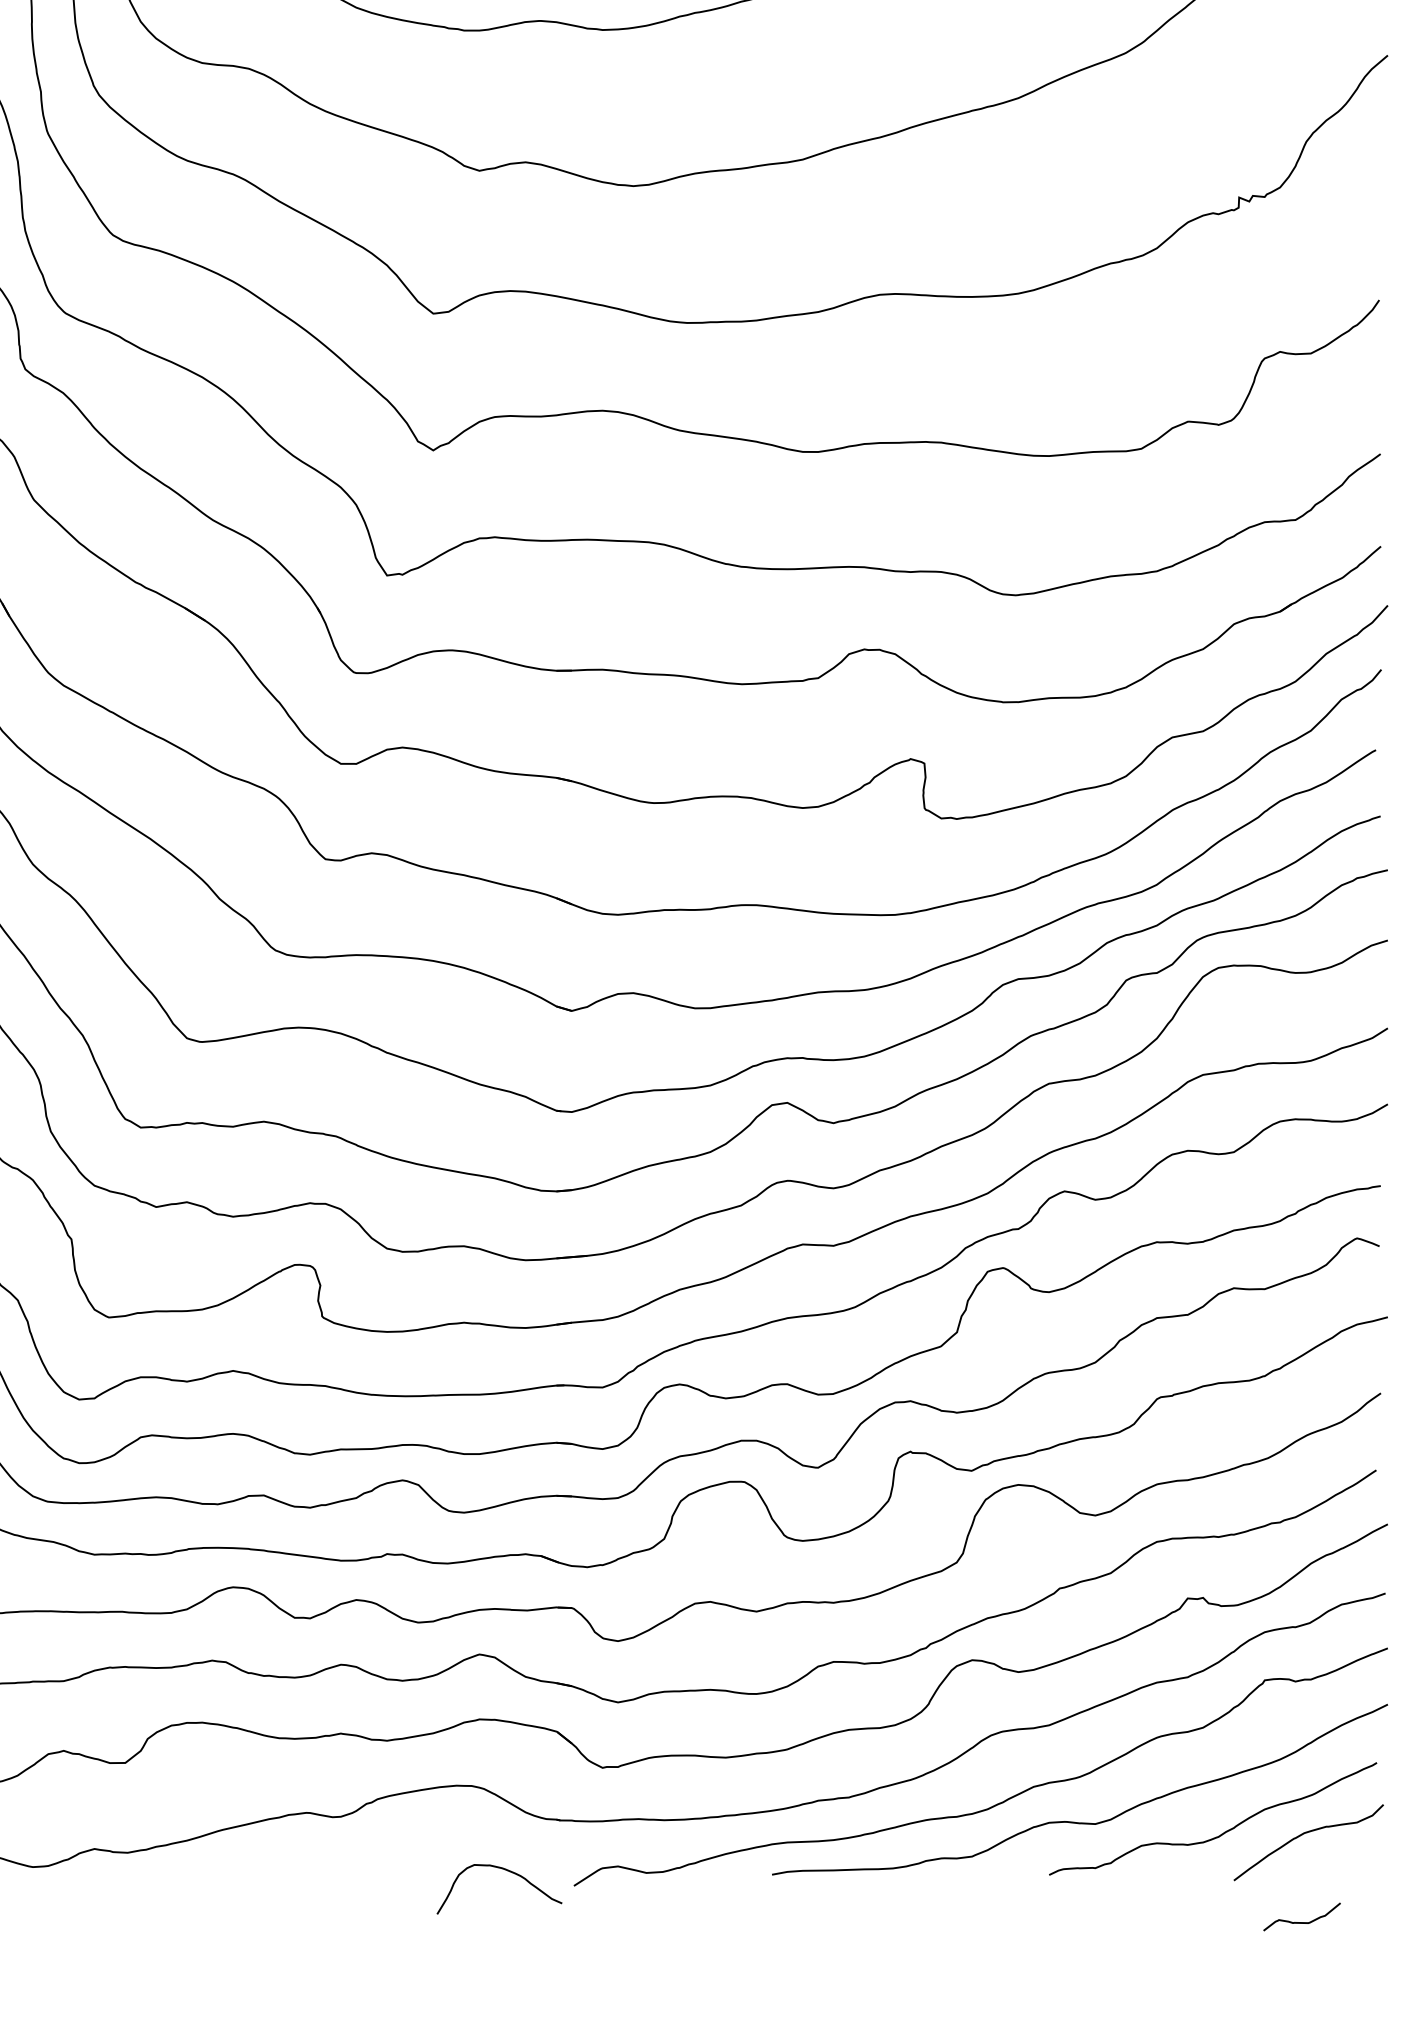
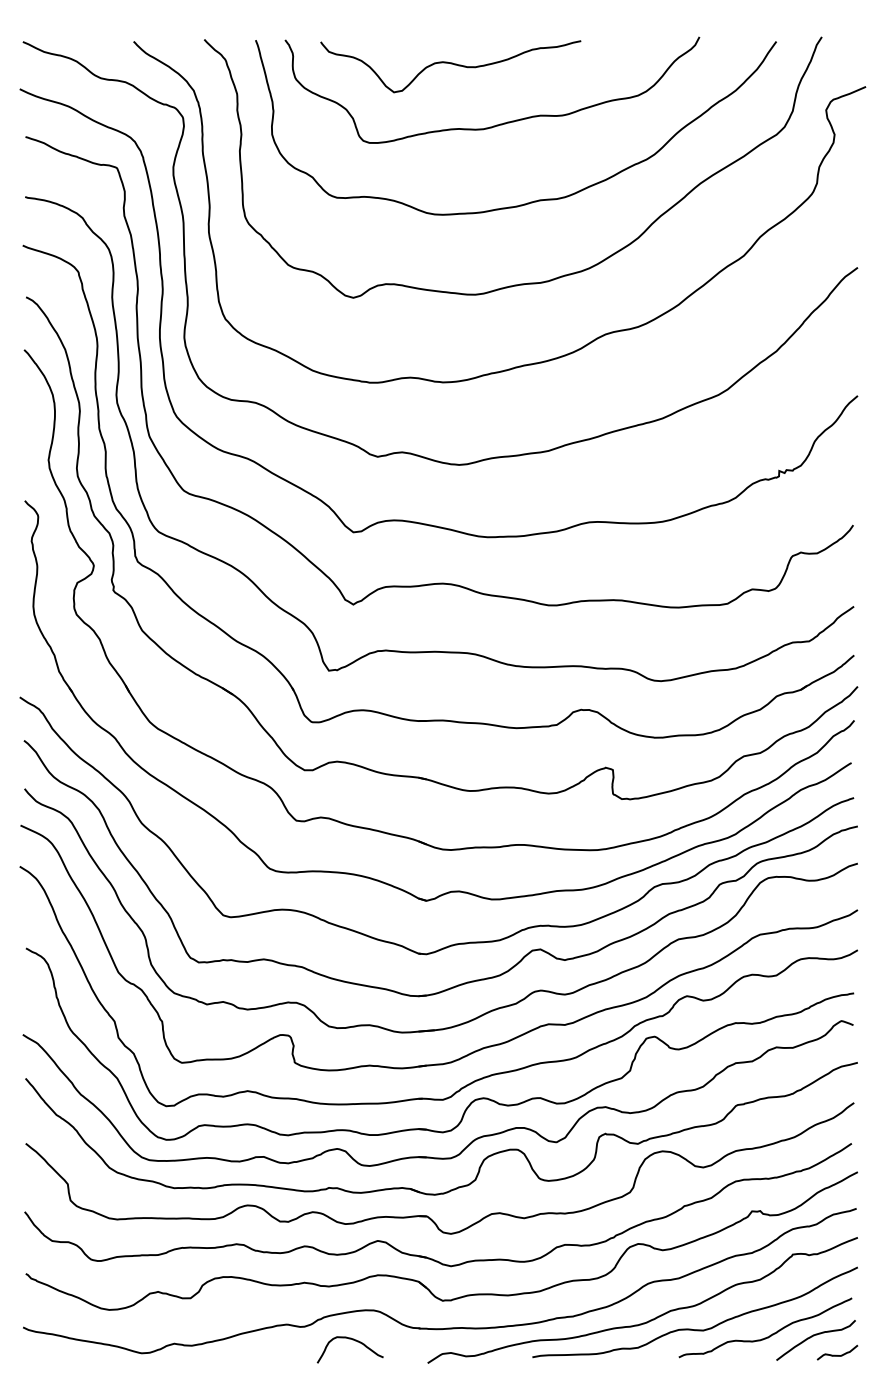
curve: (503, 1871) -> (352, 1340), moved
curve: (1300, 1920) -> (836, 1354), moved

